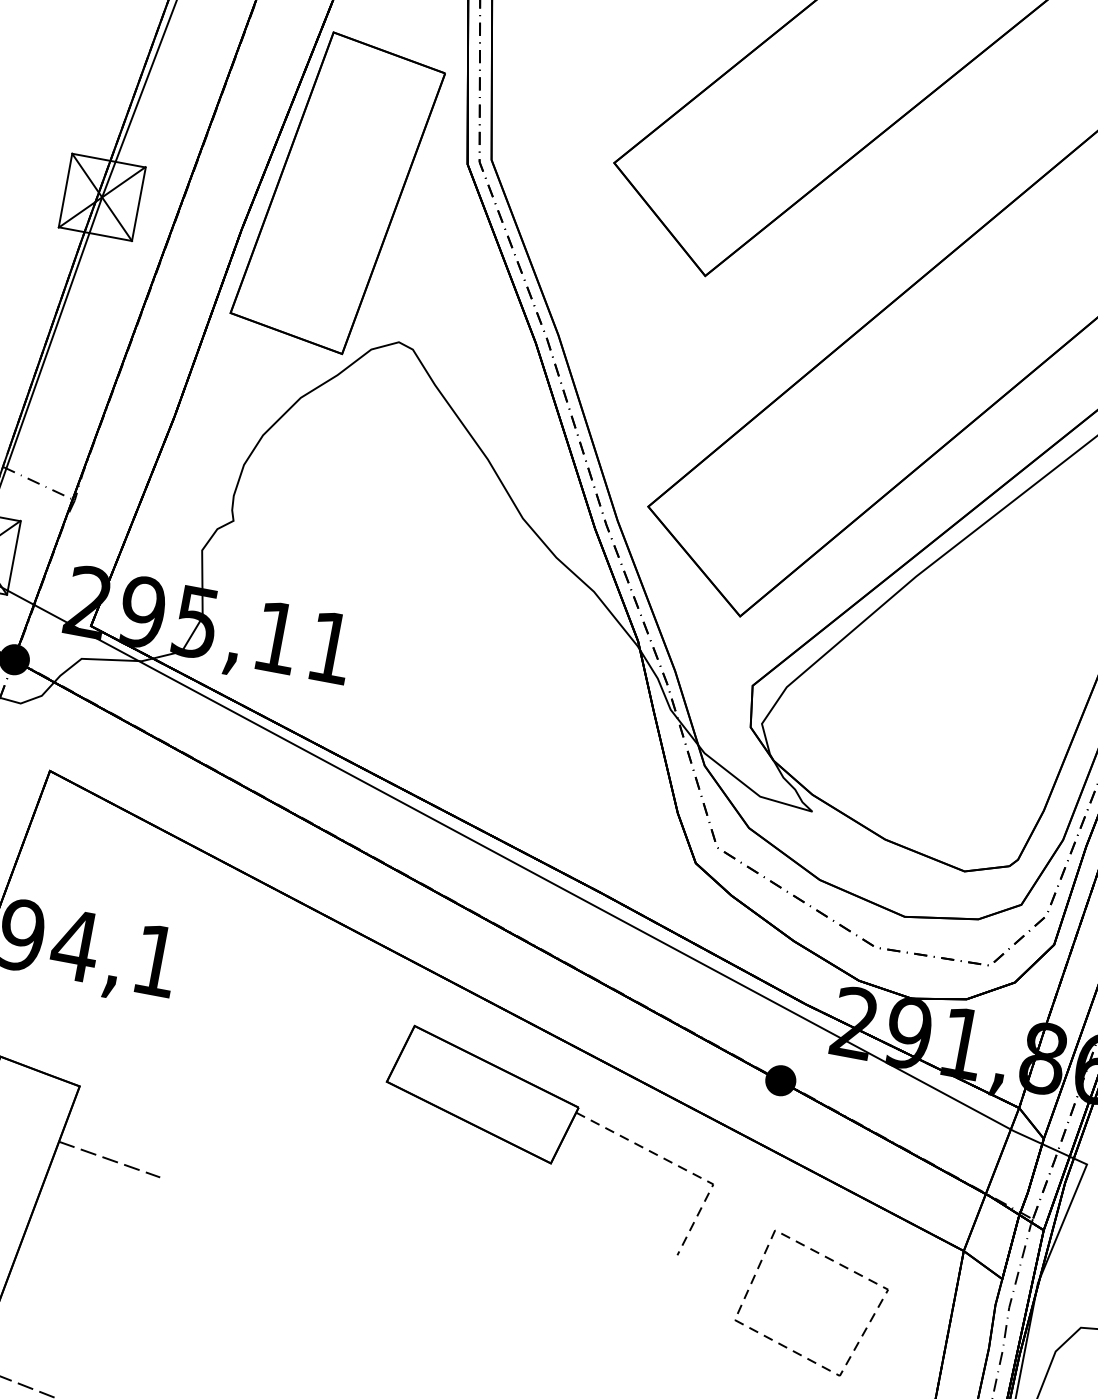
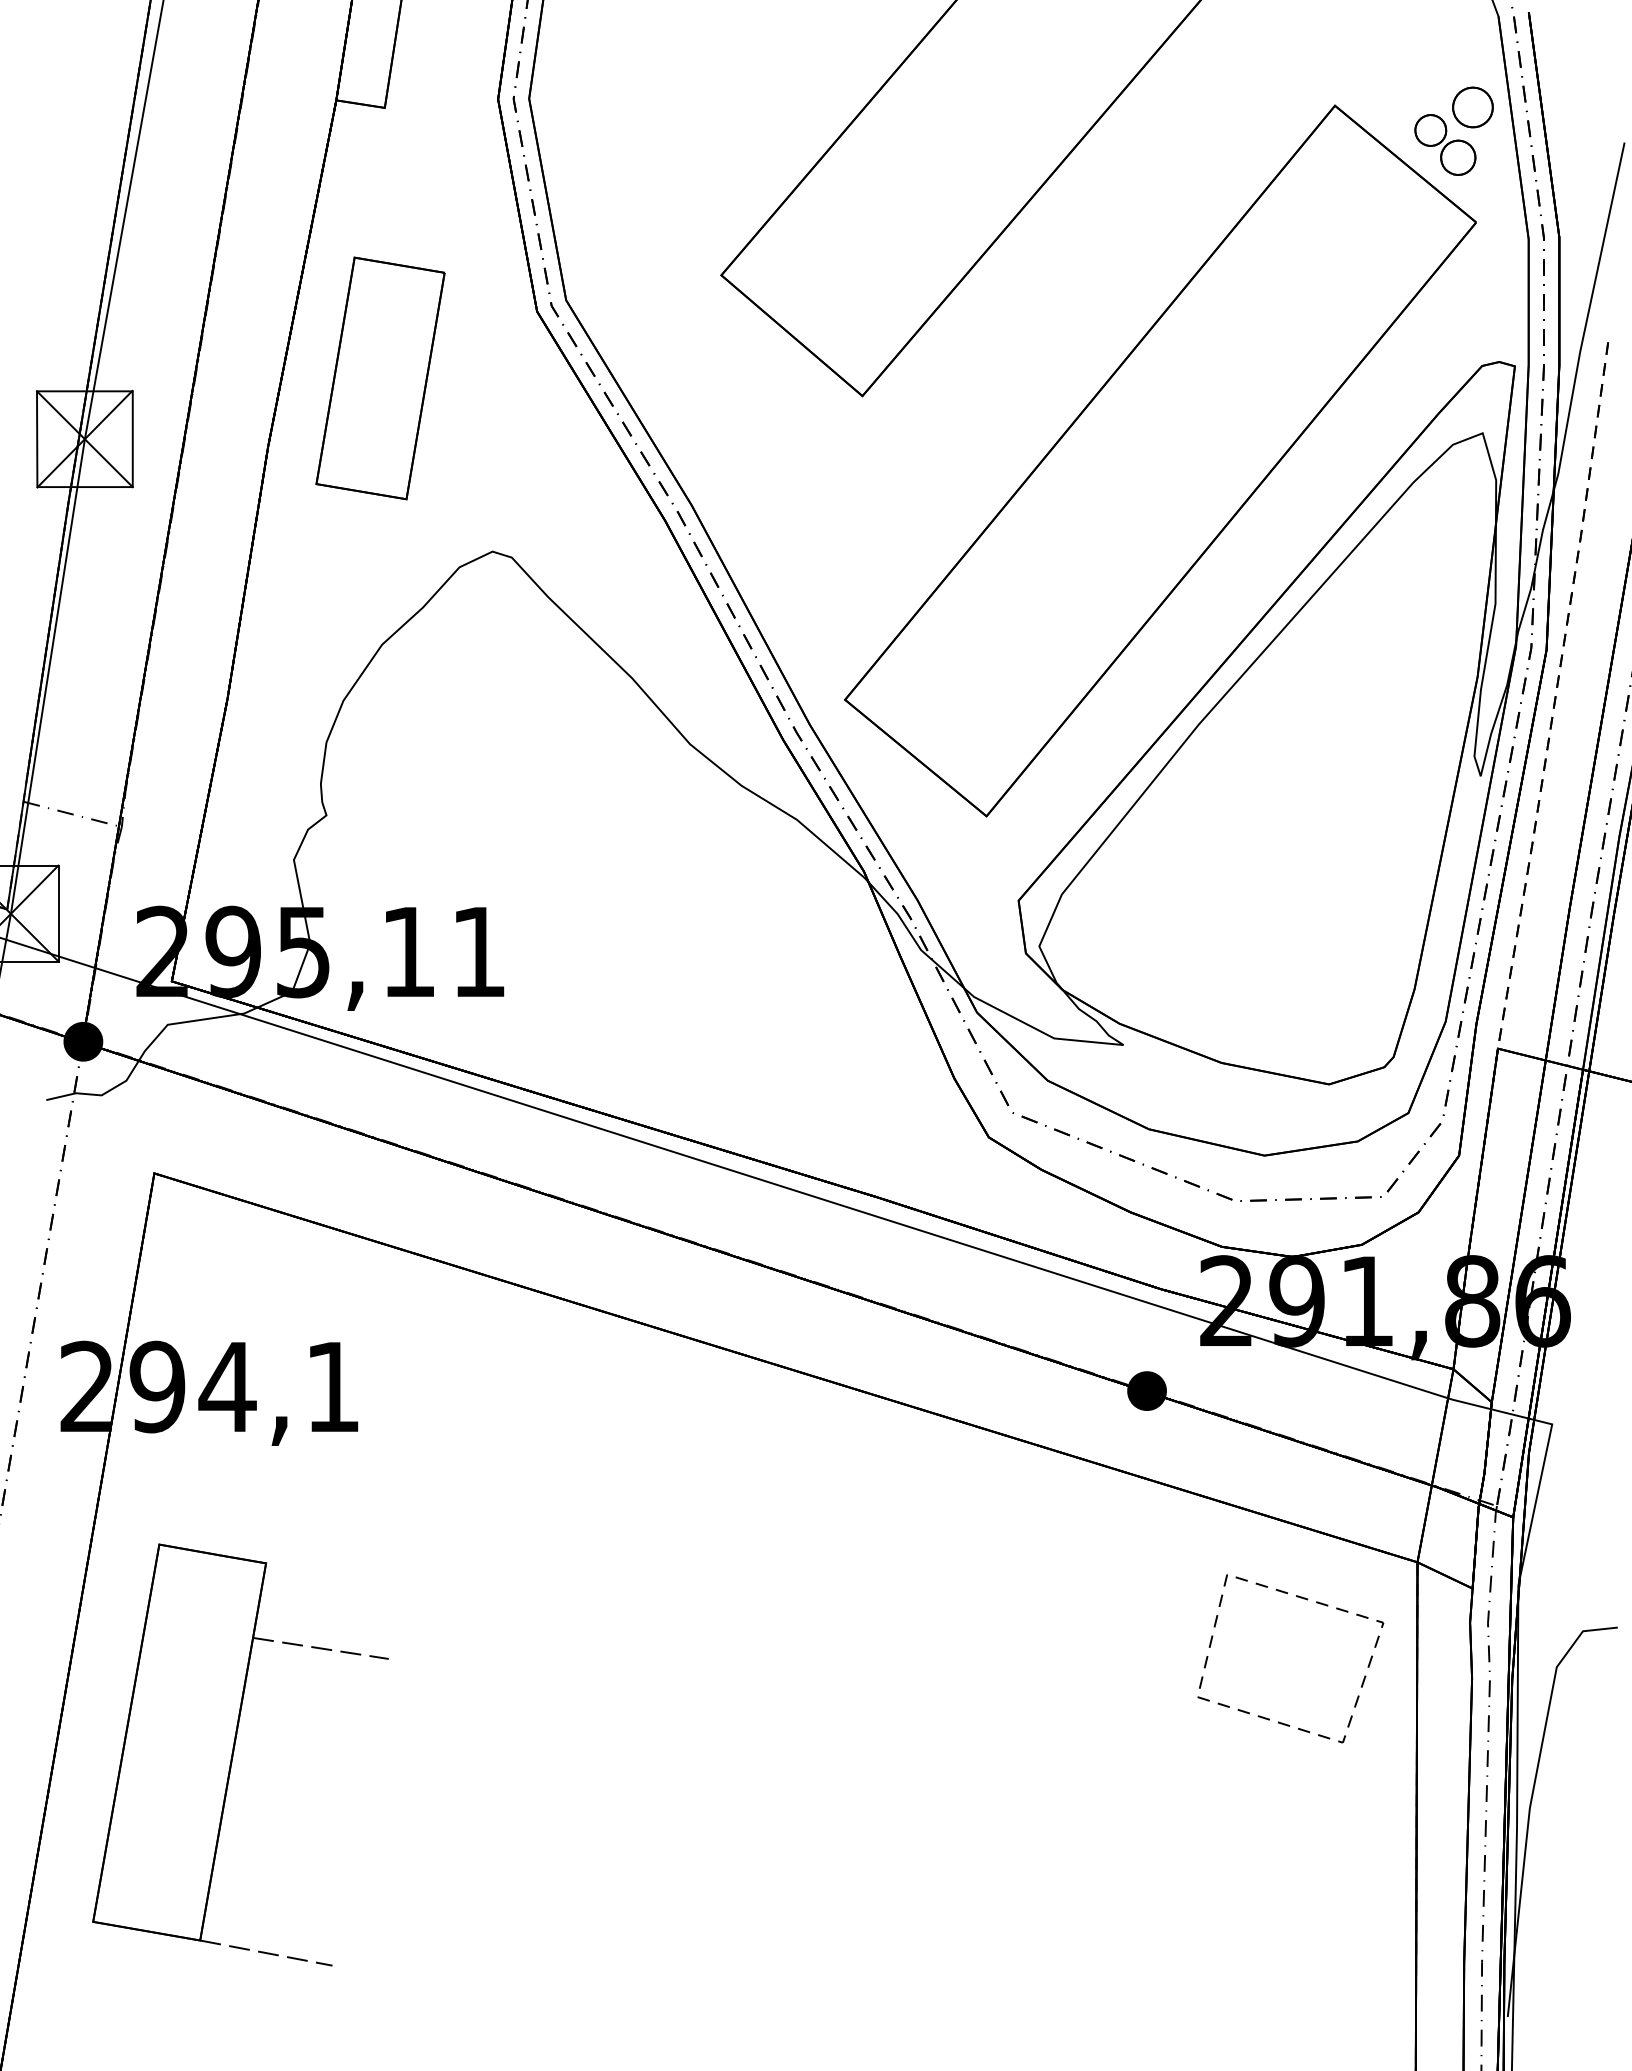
part: (337, 193) -> (380, 378), size x0.6
part: (548, 1140) -> (868, 1521), removed
part: (830, 1260) -> (1303, 1599), moved

